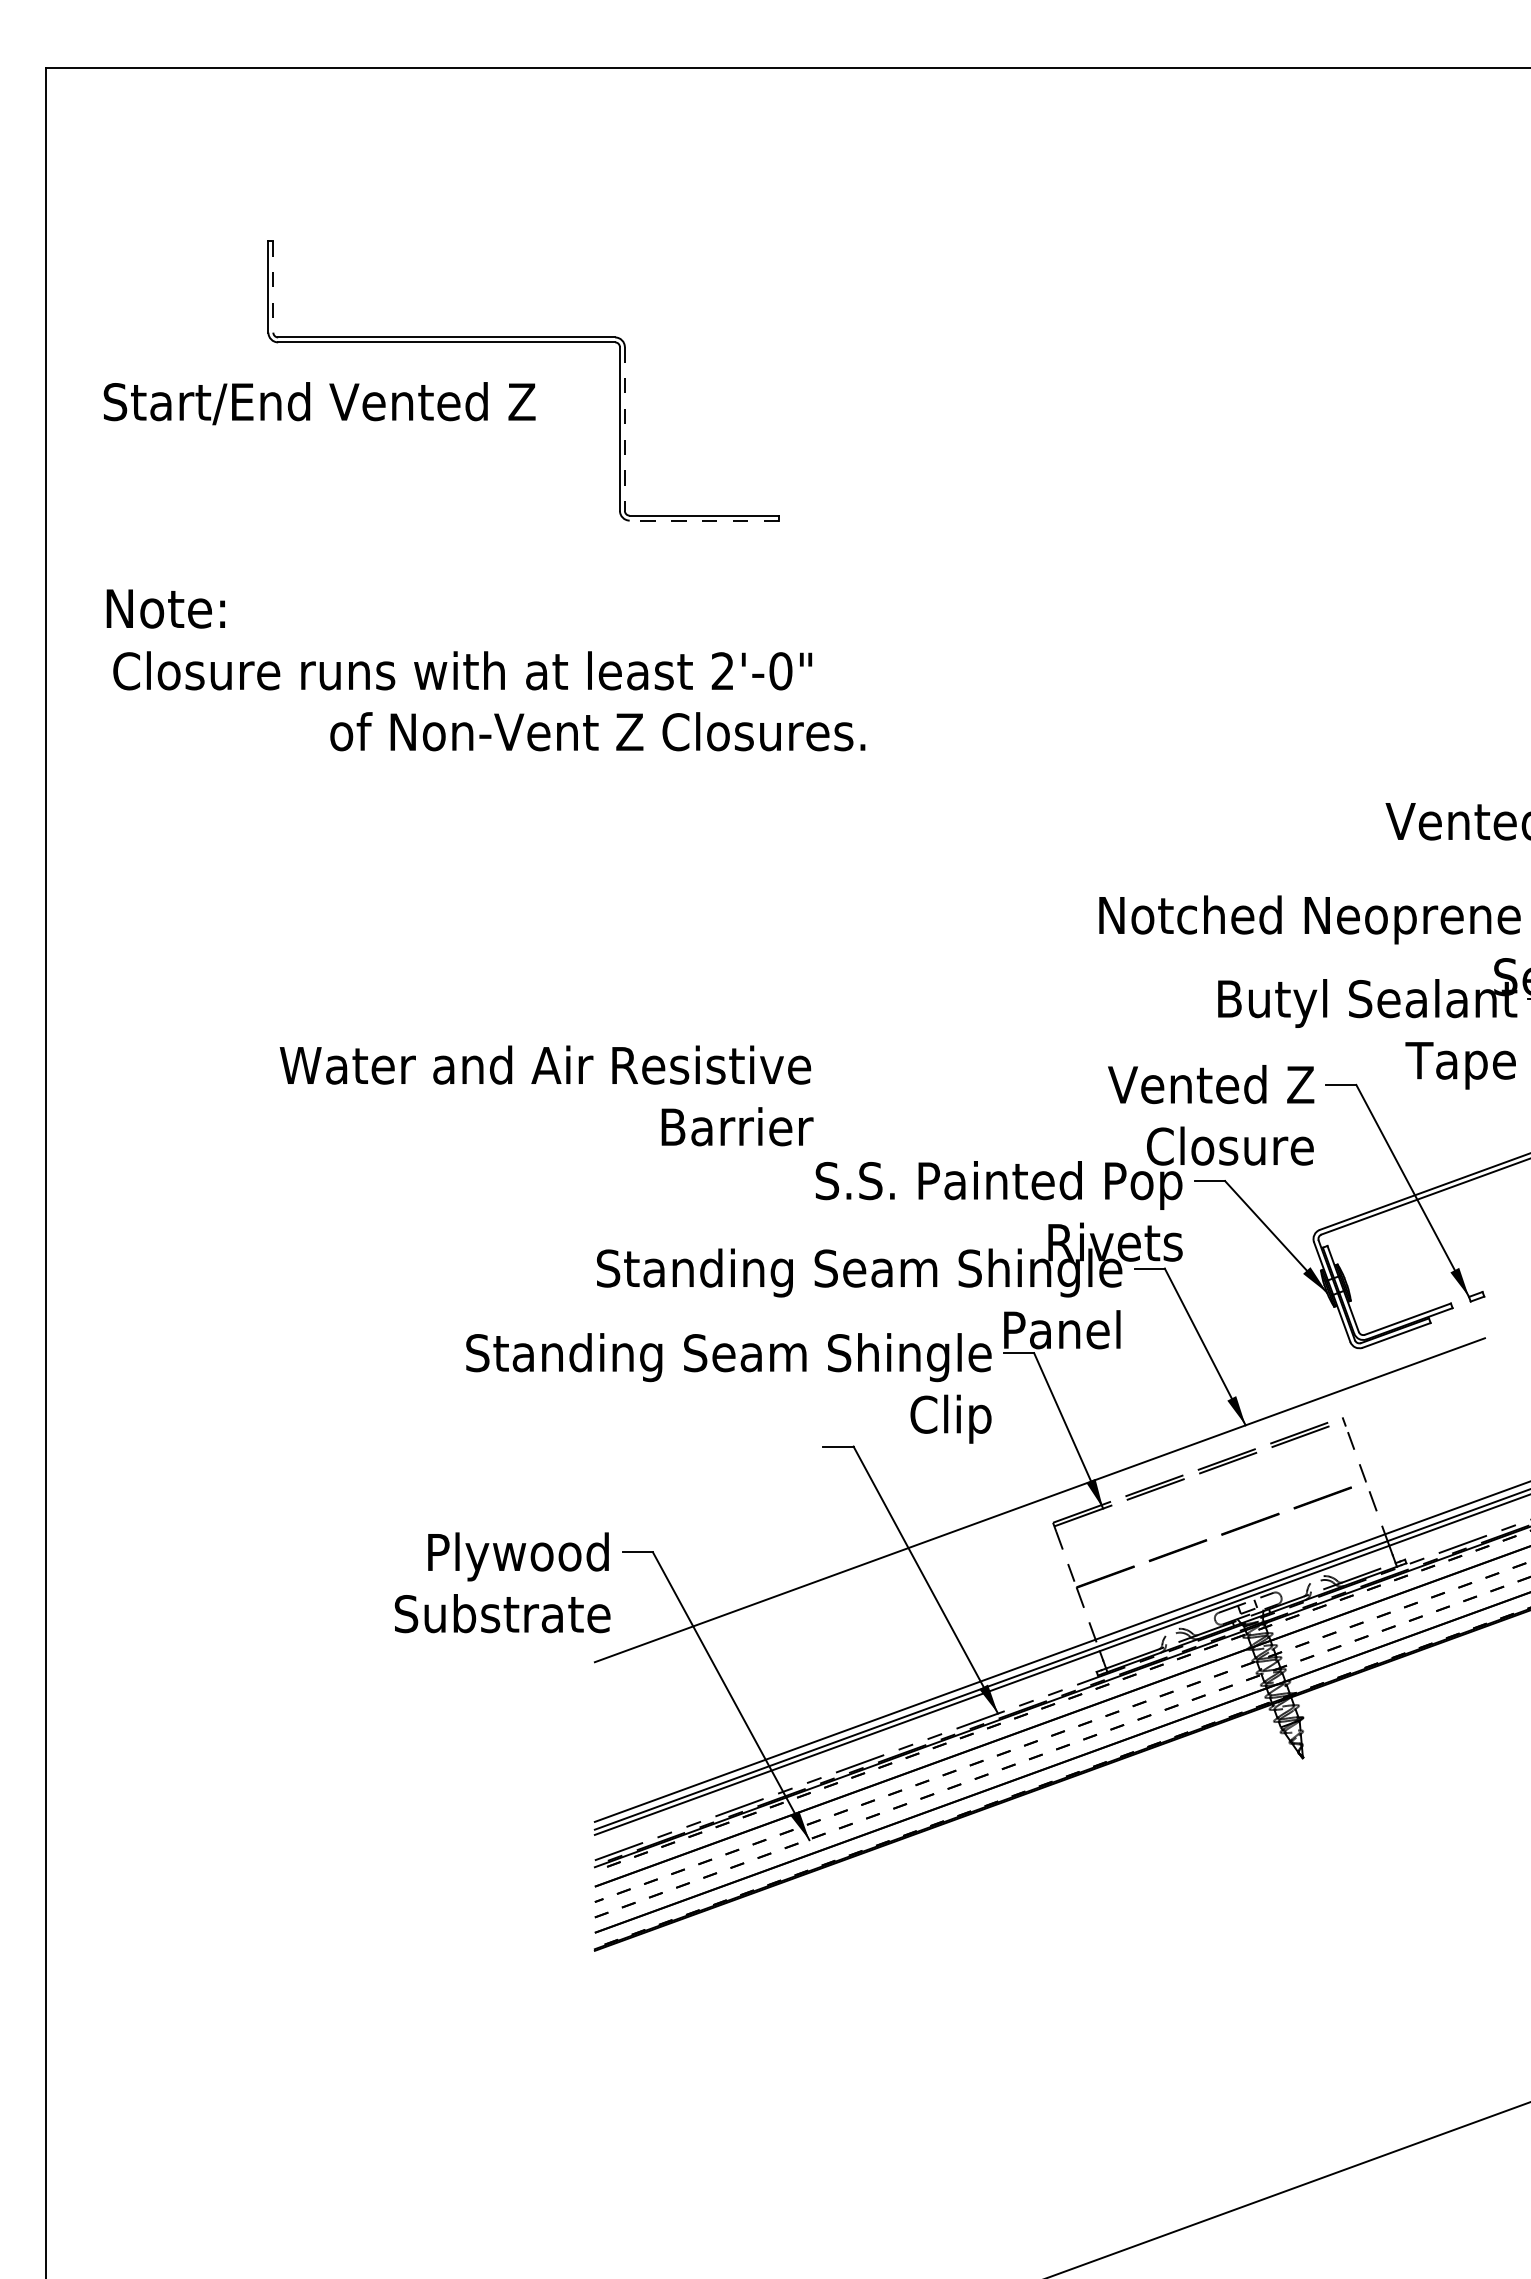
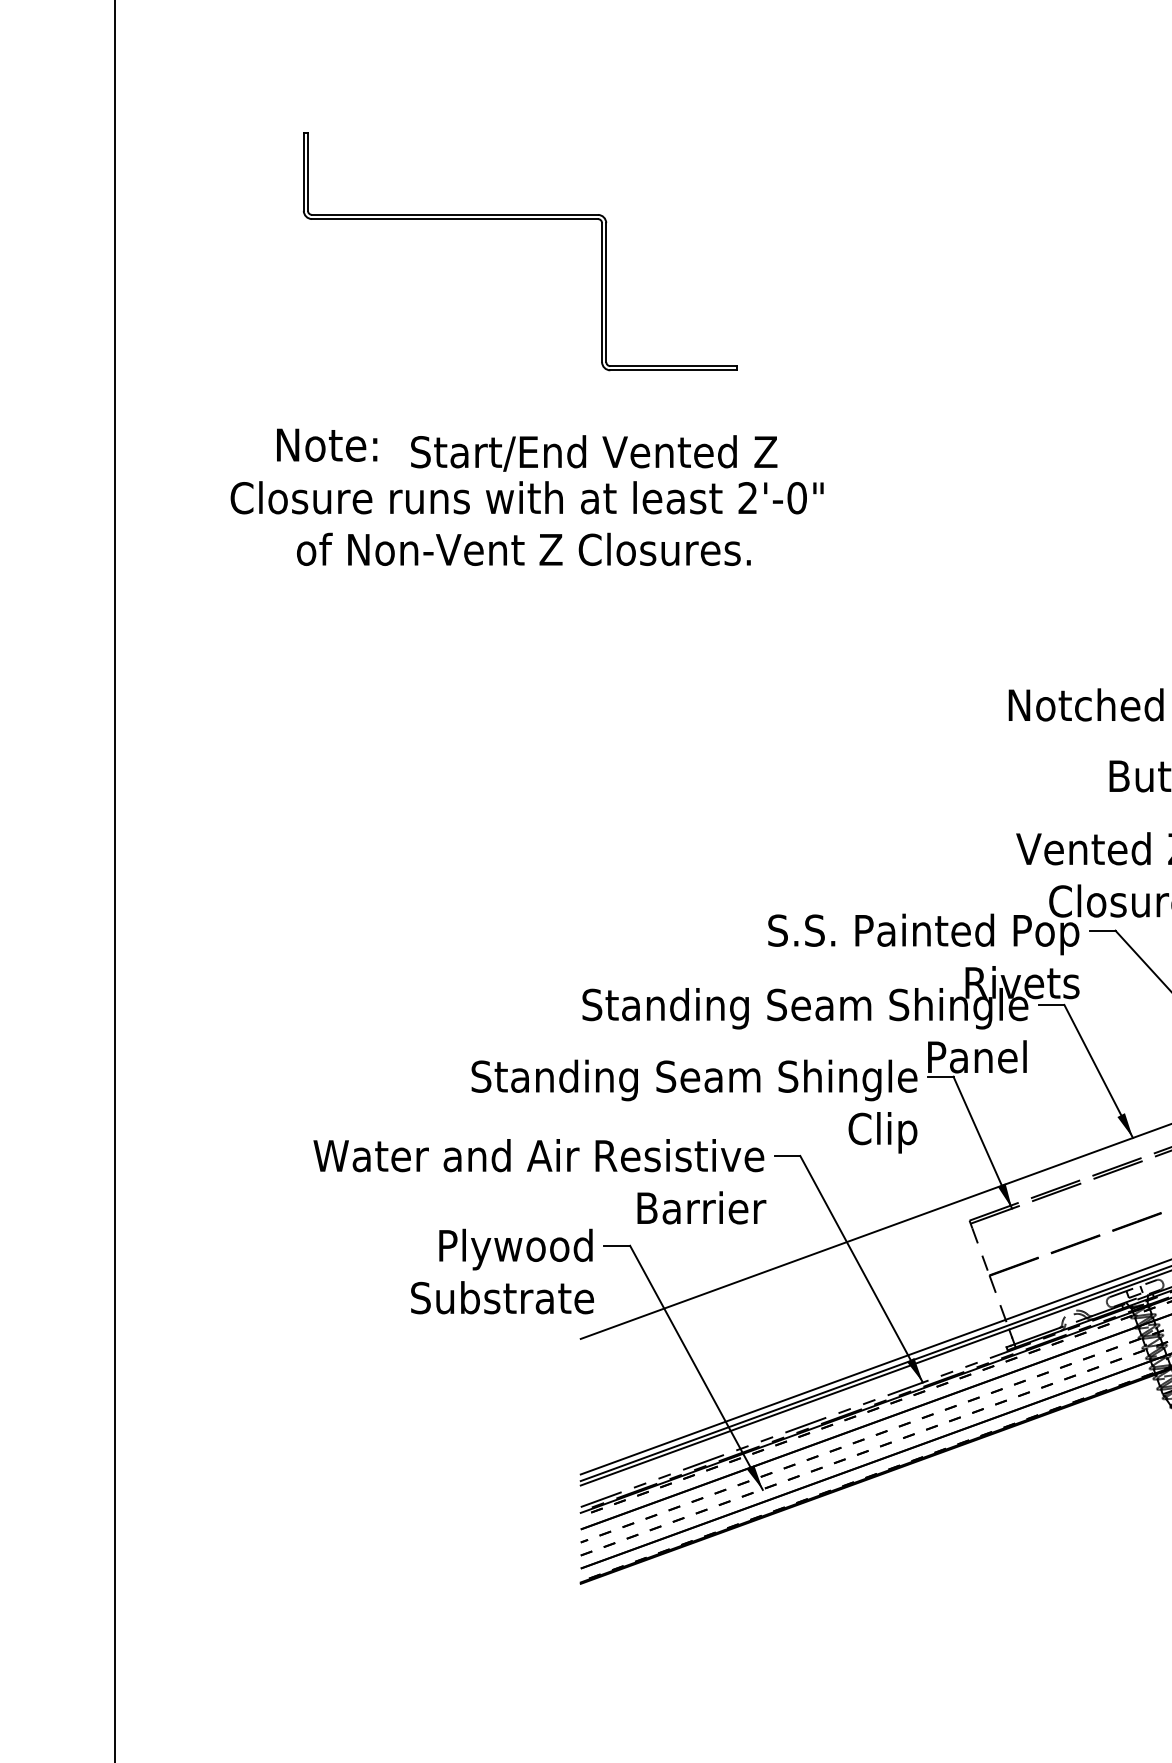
line: (273, 286) -> (308, 171), dashed -> solid
text: (319, 403) -> (594, 453), moved
line: (624, 429) -> (605, 293), dashed -> solid
line: (704, 520) -> (673, 370), dashed -> solid
text: (165, 608) -> (326, 444), moved
text: (462, 670) -> (527, 497), moved
text: (597, 731) -> (523, 549), moved
text: (546, 1095) -> (539, 1181), moved

